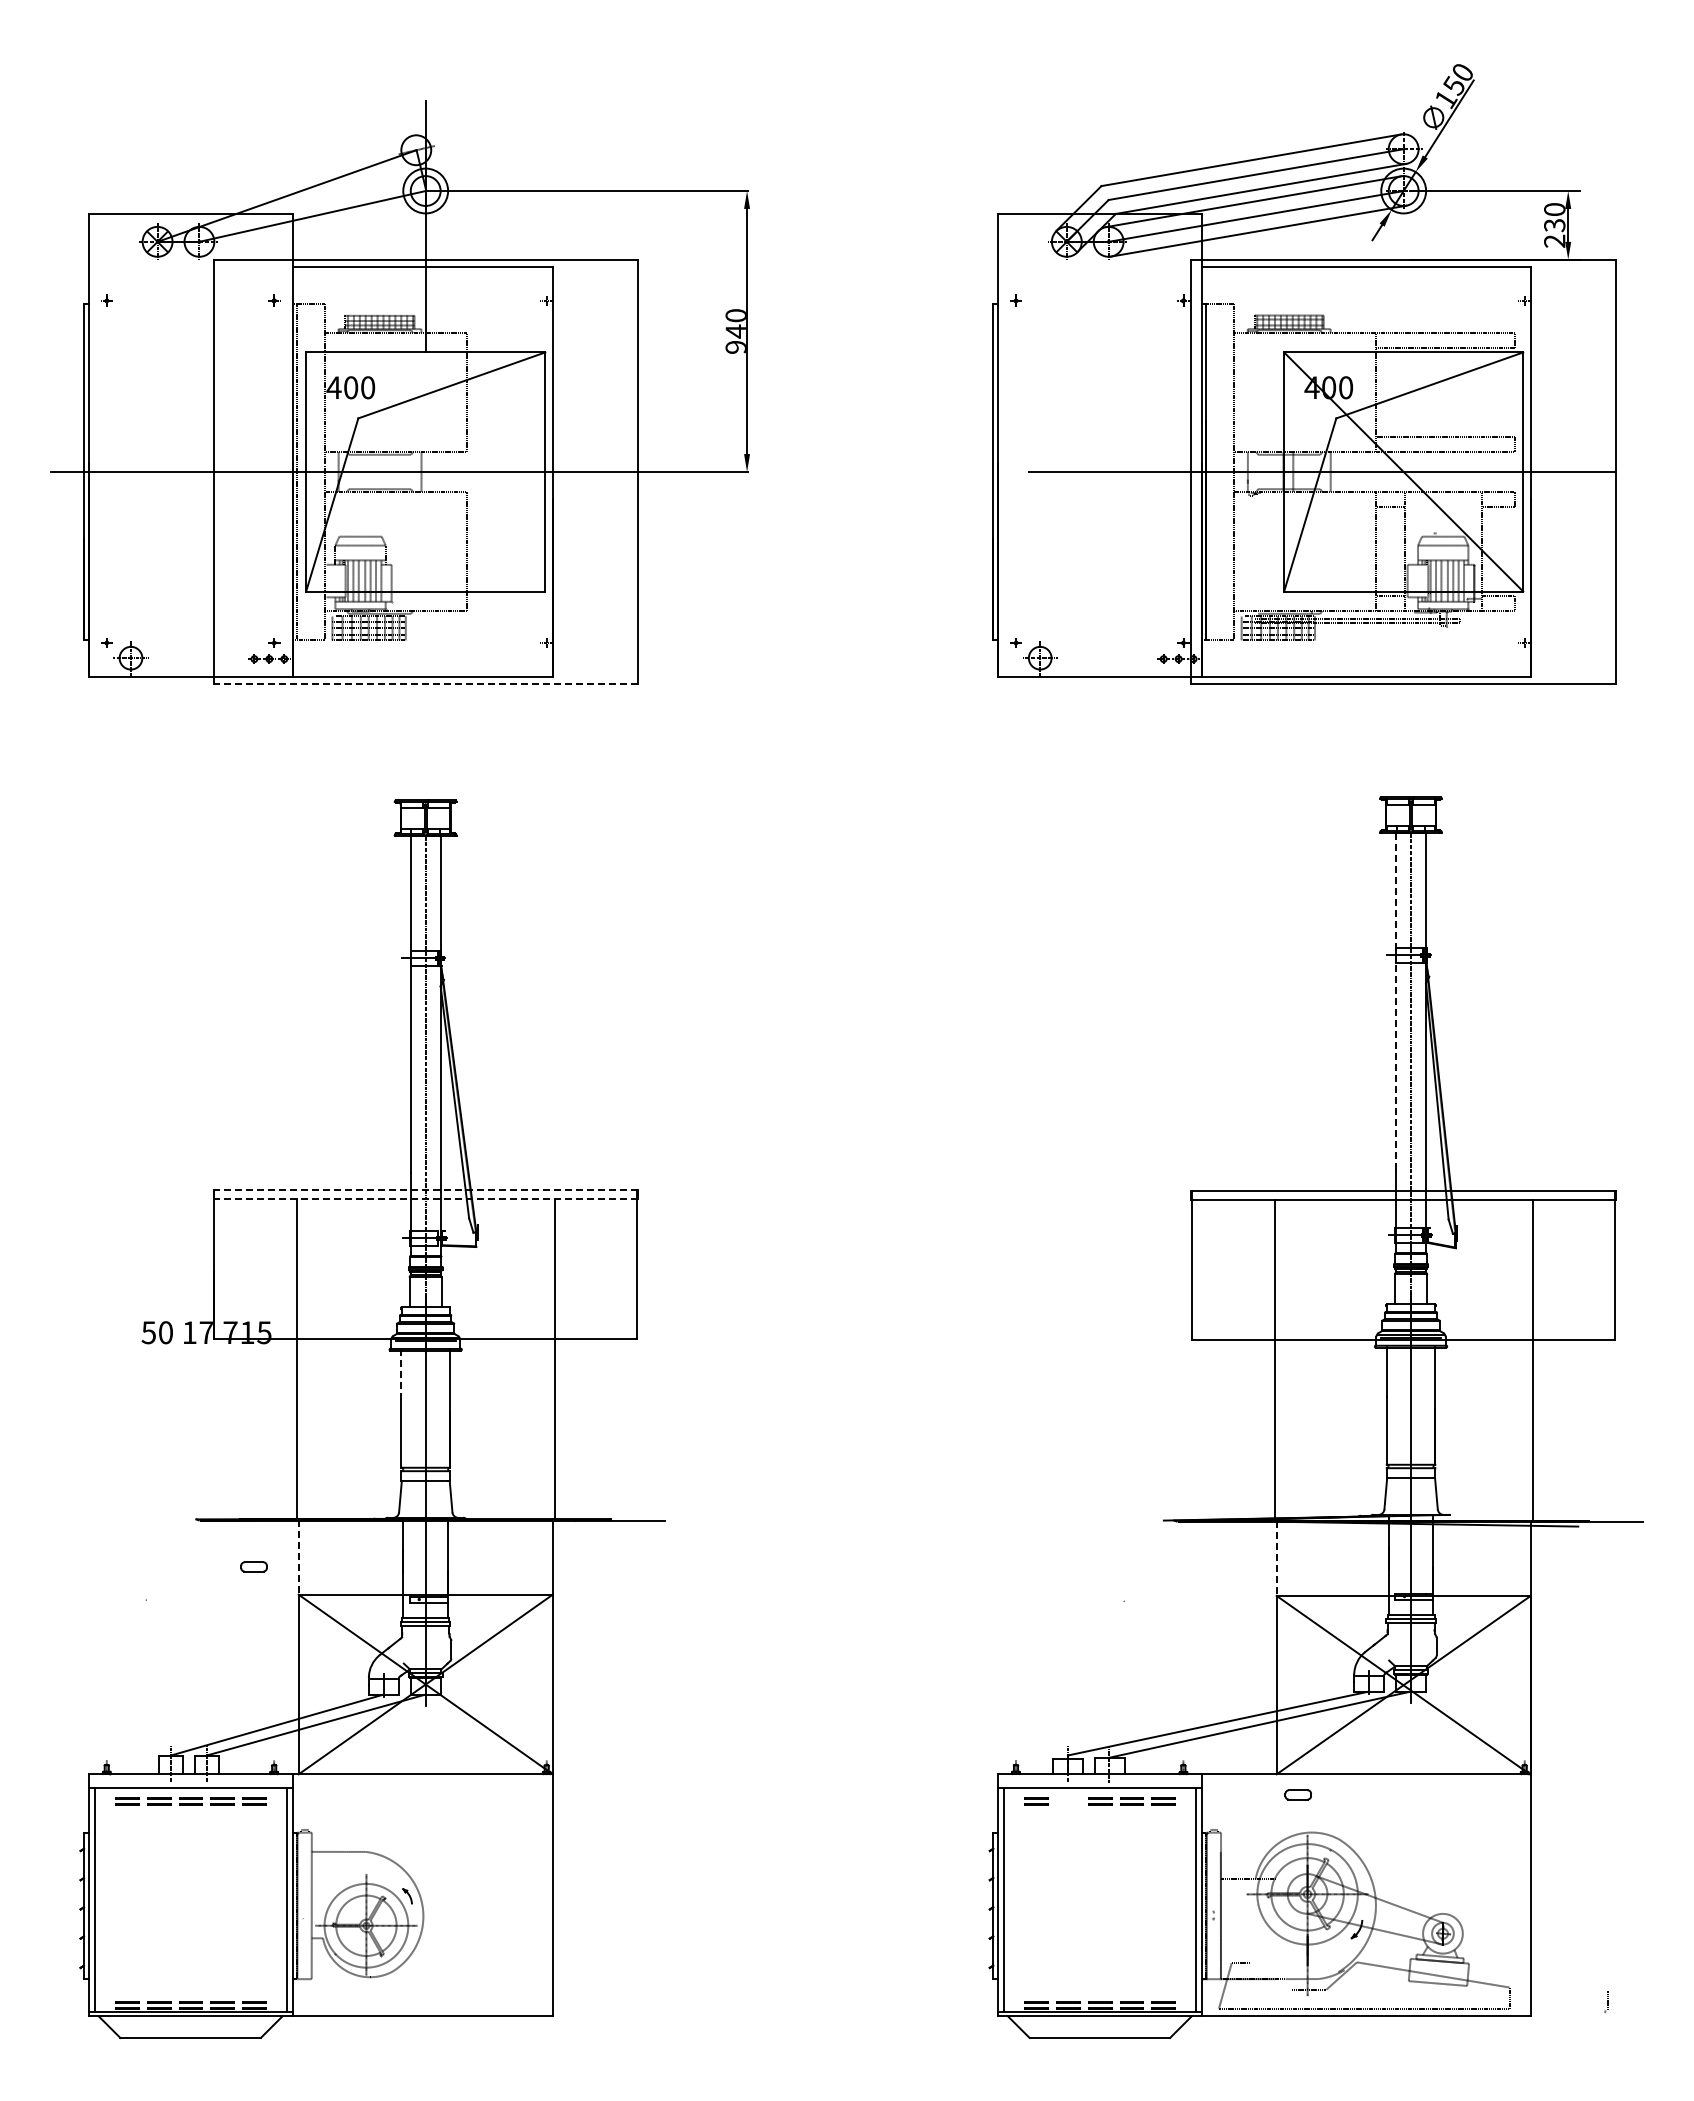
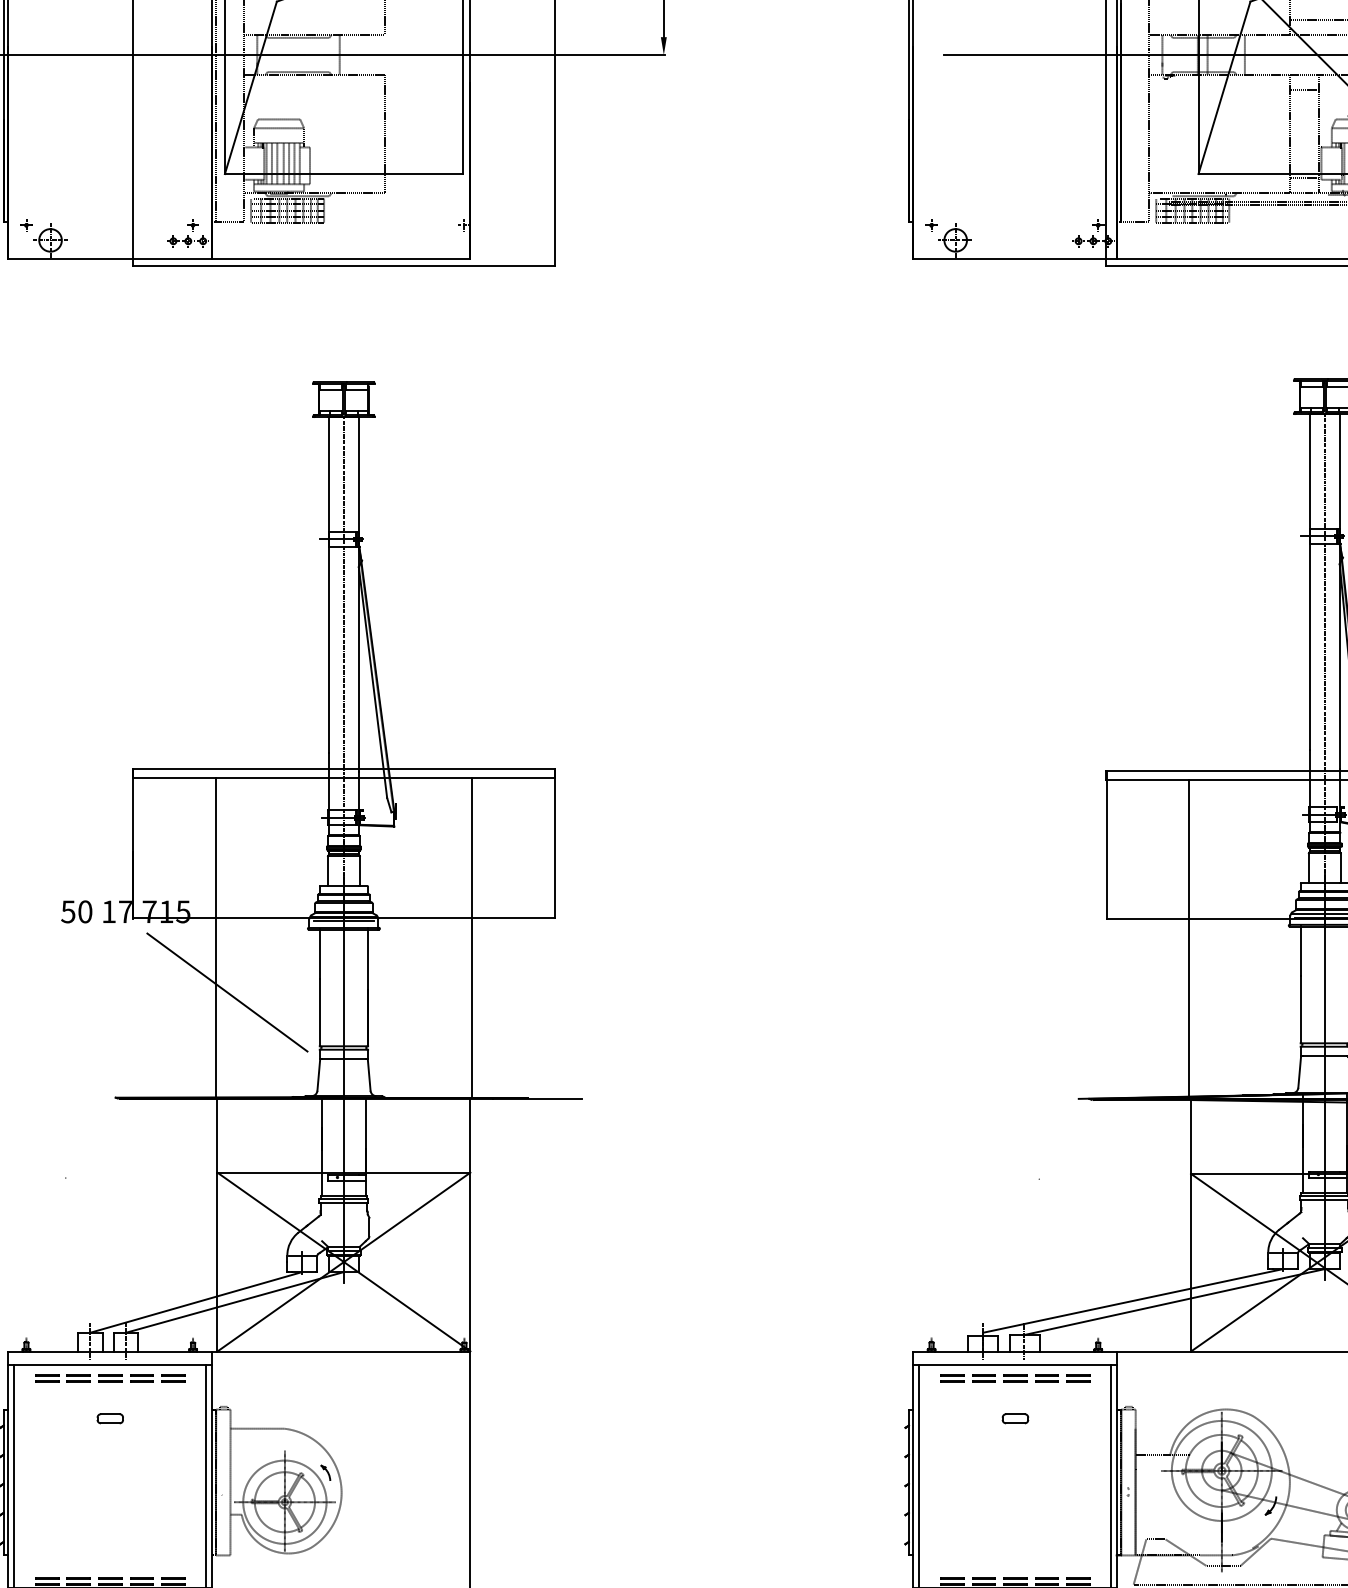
line: (425, 684) -> (343, 266), dashed -> solid
line: (1396, 1001) -> (1310, 582), dashed -> solid
line: (425, 1189) -> (343, 769), dashed -> solid
line: (425, 1198) -> (343, 778), dashed -> solid
line: (401, 1375) -> (319, 954), dashed -> solid
line: (308, 1413) -> (227, 992), added
line: (298, 1557) -> (217, 1135), dashed -> solid
line: (1276, 1559) -> (1190, 1137), dashed -> solid
part: (253, 1566) -> (109, 1418), moved
part: (1297, 1794) -> (1014, 1418), moved
part: (1068, 1801) -> (983, 1378), added
line: (1271, 1976) -> (1185, 1552), added

